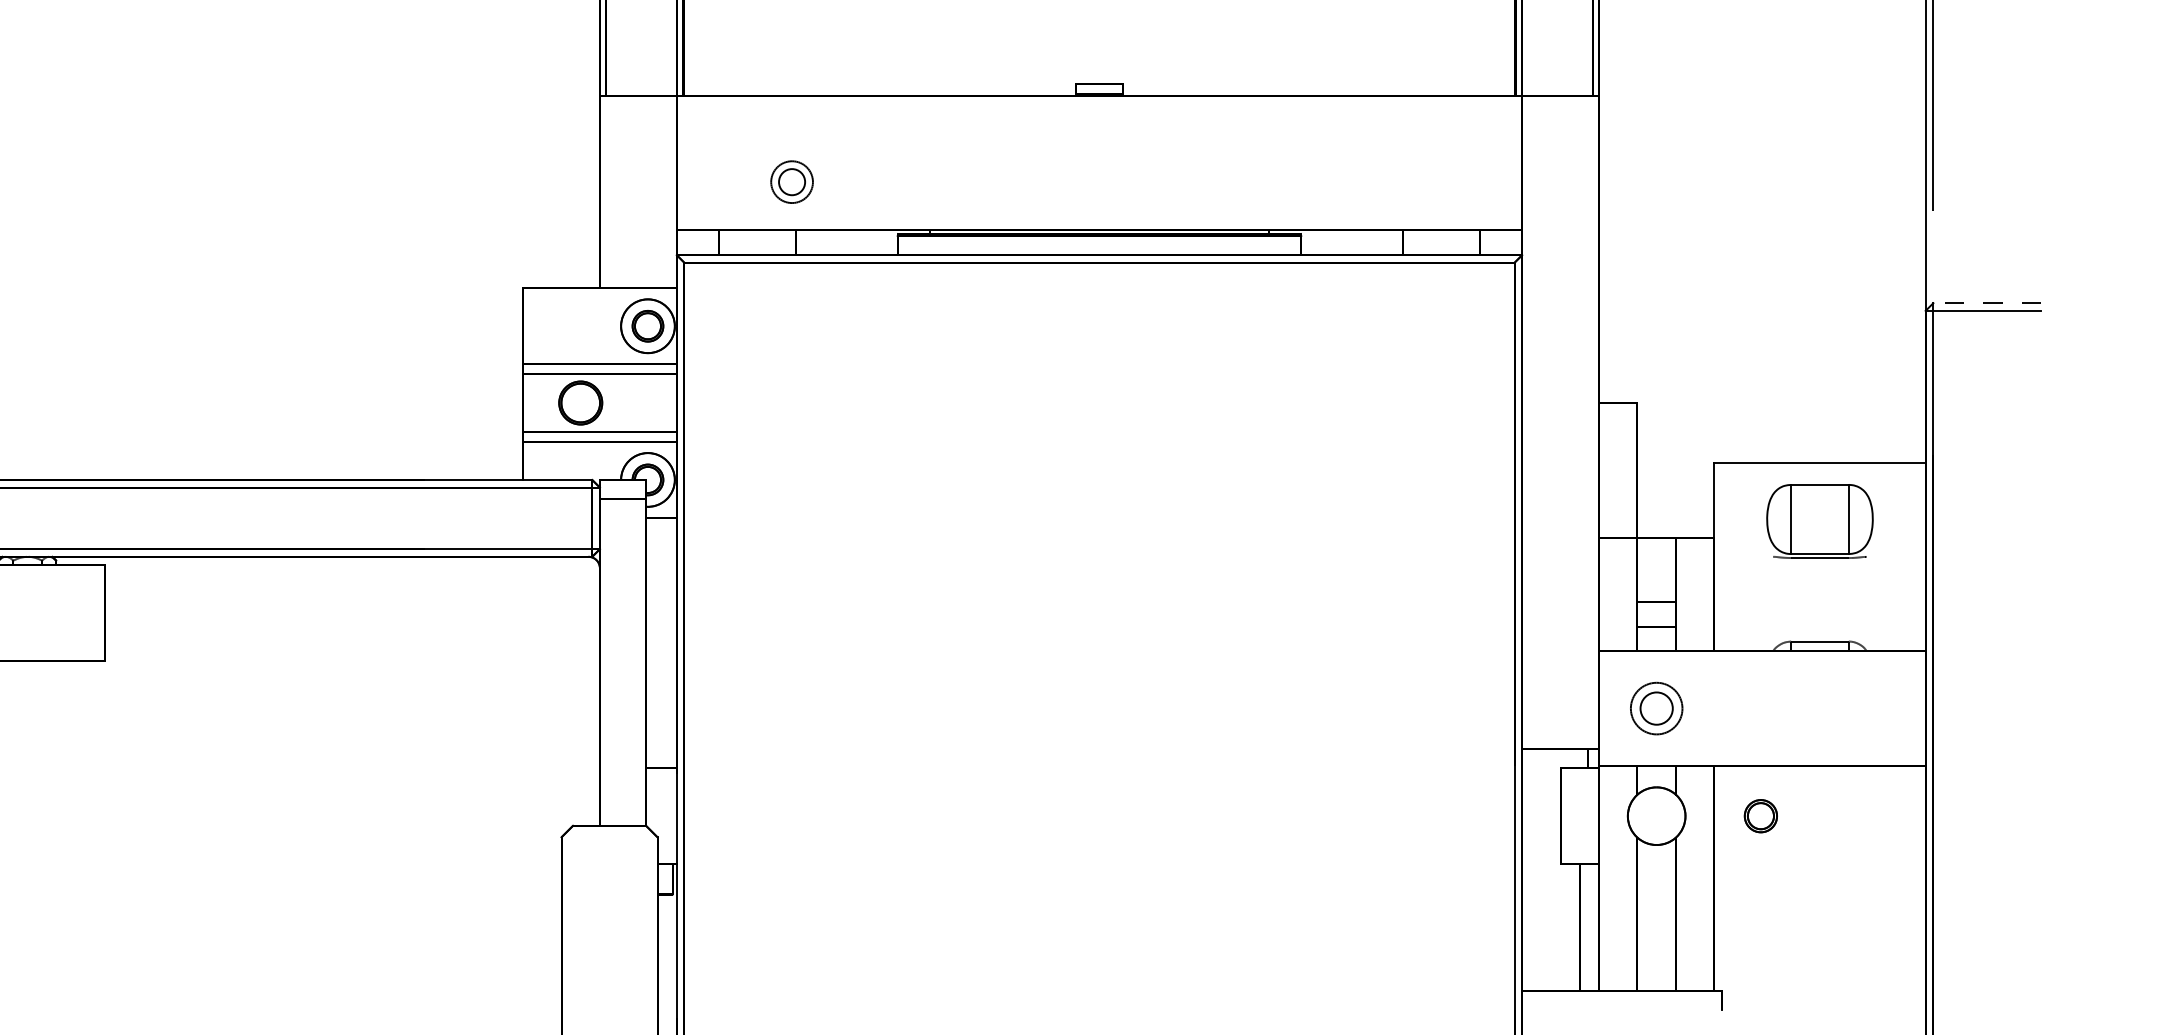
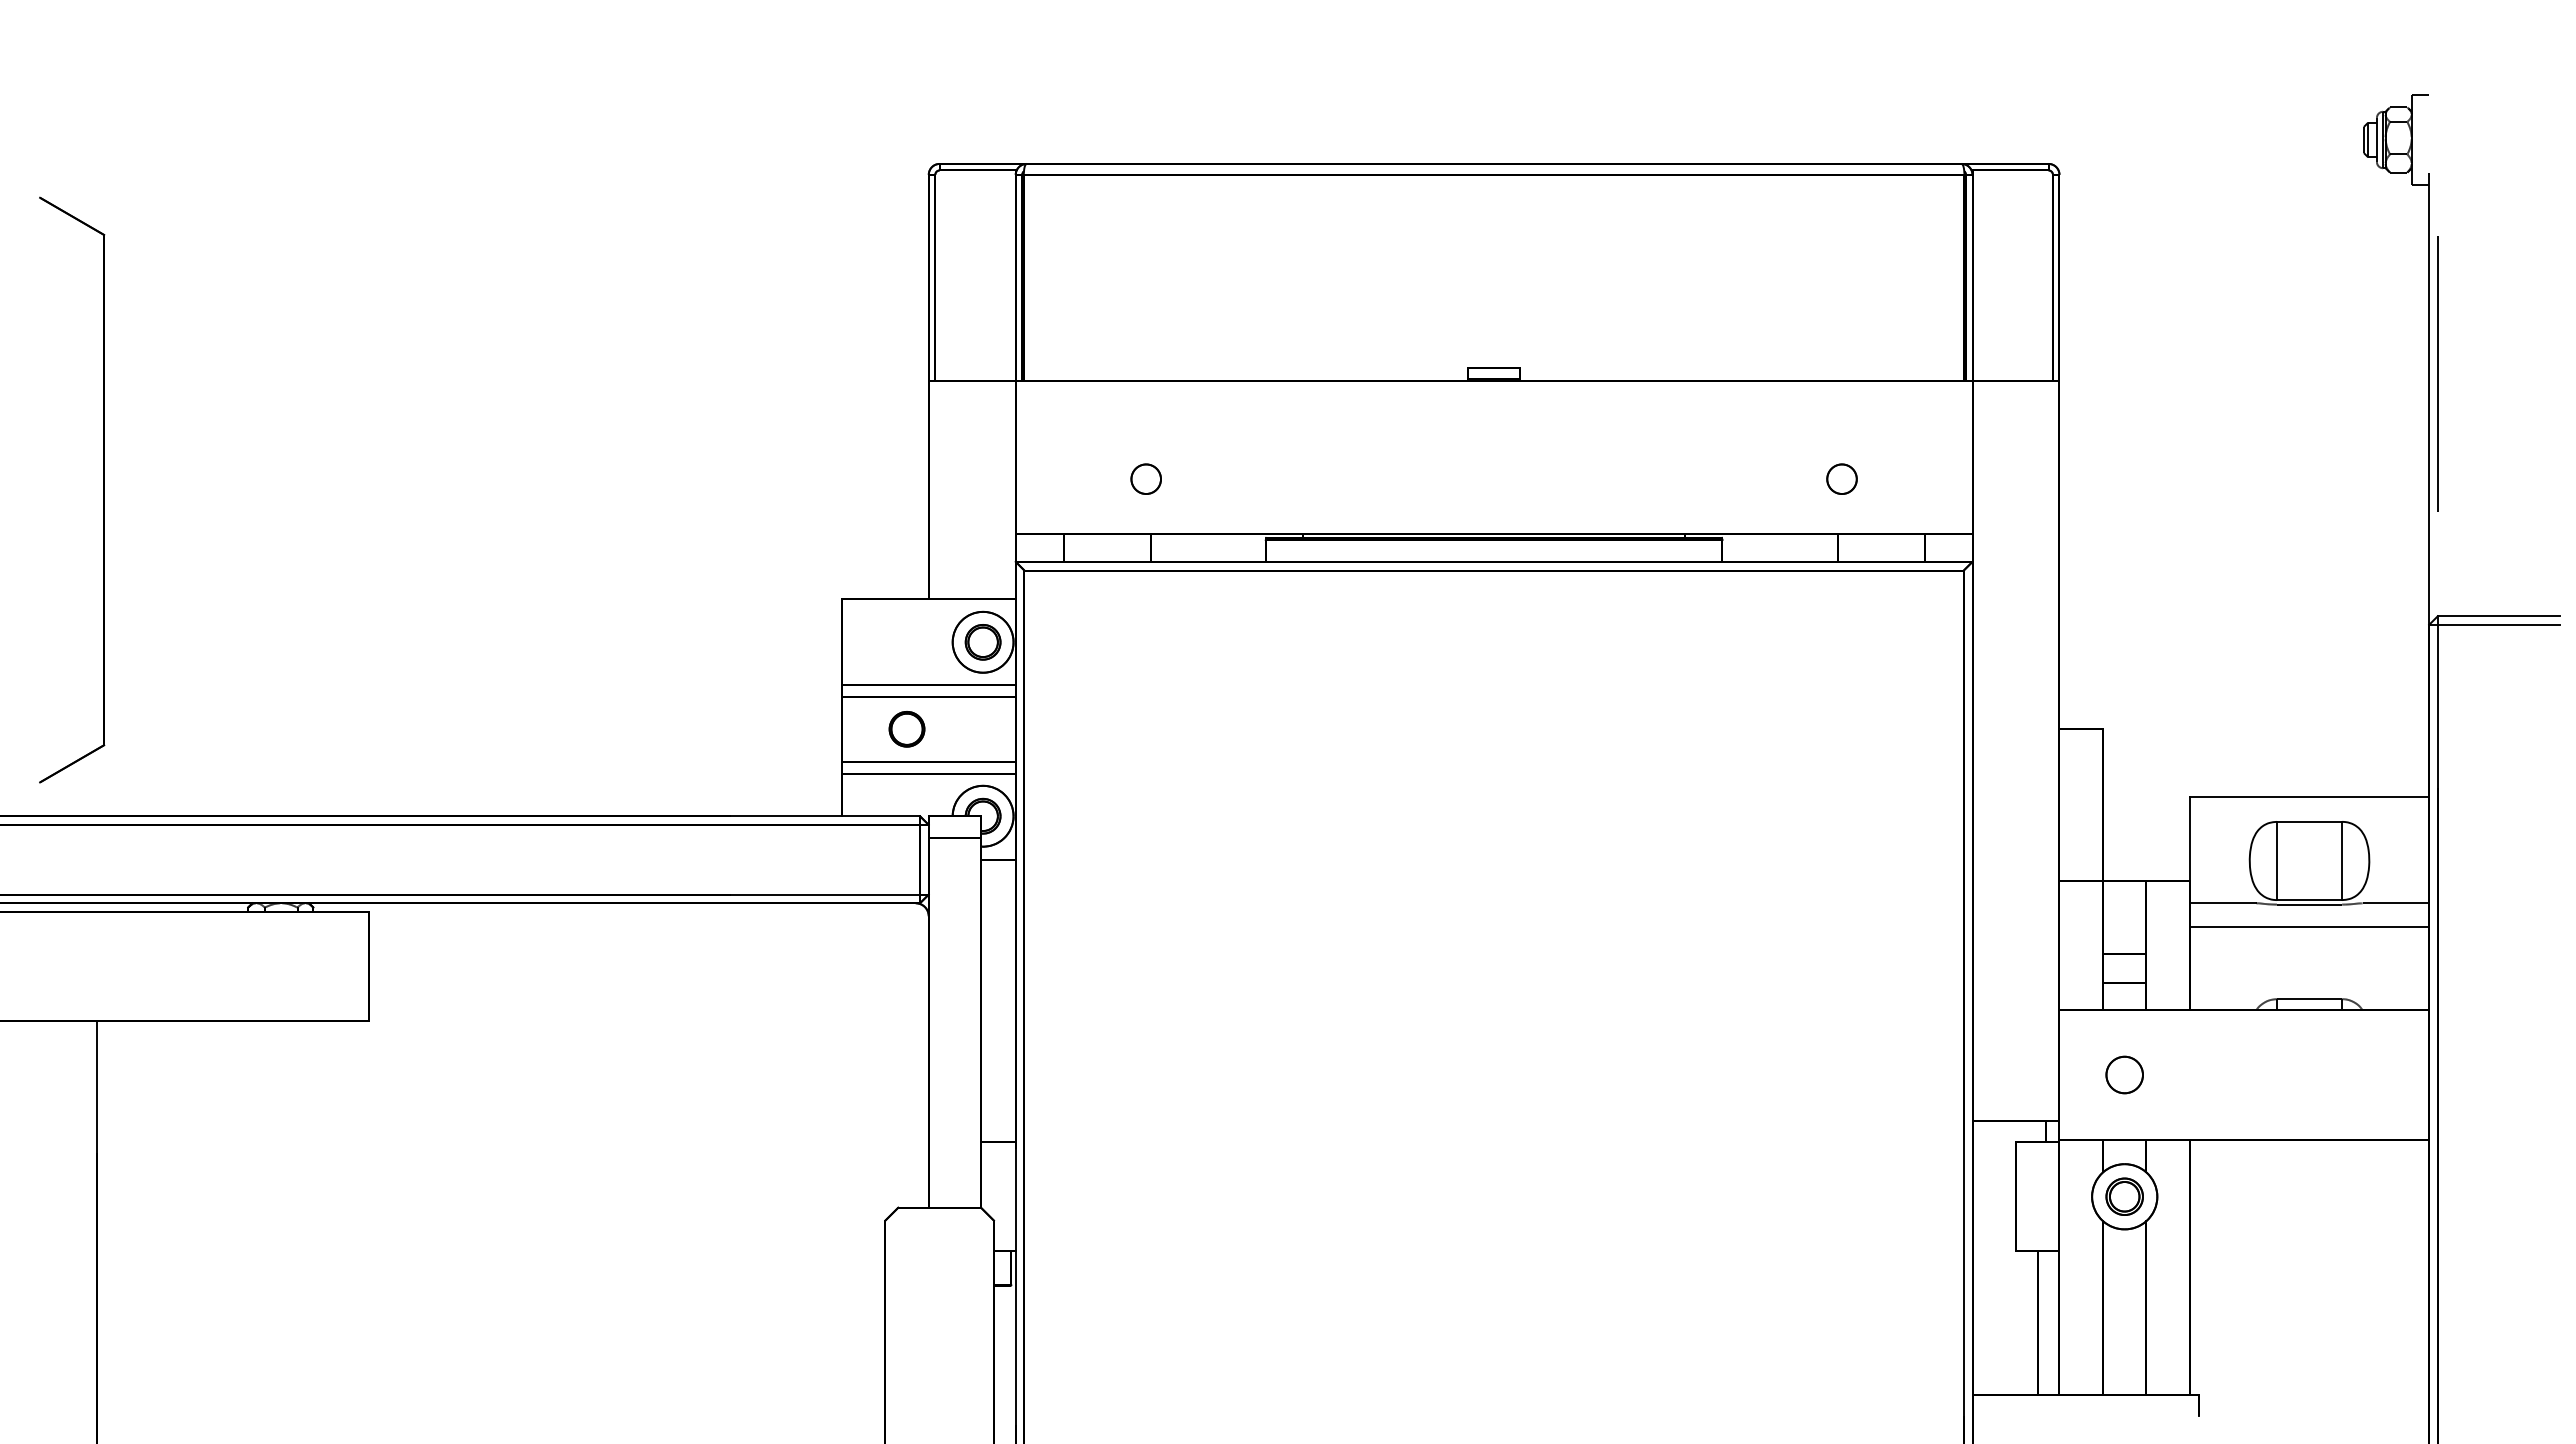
circle: (1406, 181) -> (1841, 478), added
circle: (792, 182) -> (1146, 479), size x0.62
line: (1986, 303) -> (2498, 616), dashed -> solid
part: (580, 403) -> (906, 729), size x0.71
line: (1743, 557) -> (2222, 903), added
line: (1895, 557) -> (2395, 903), added
line: (1819, 578) -> (2309, 927), added
circle: (1656, 708) -> (2124, 1074), size x0.62
part: (1760, 815) -> (2124, 1196), moved

